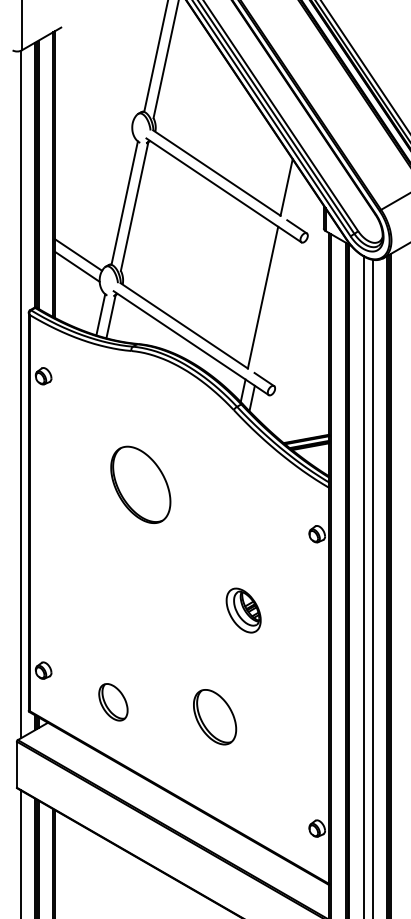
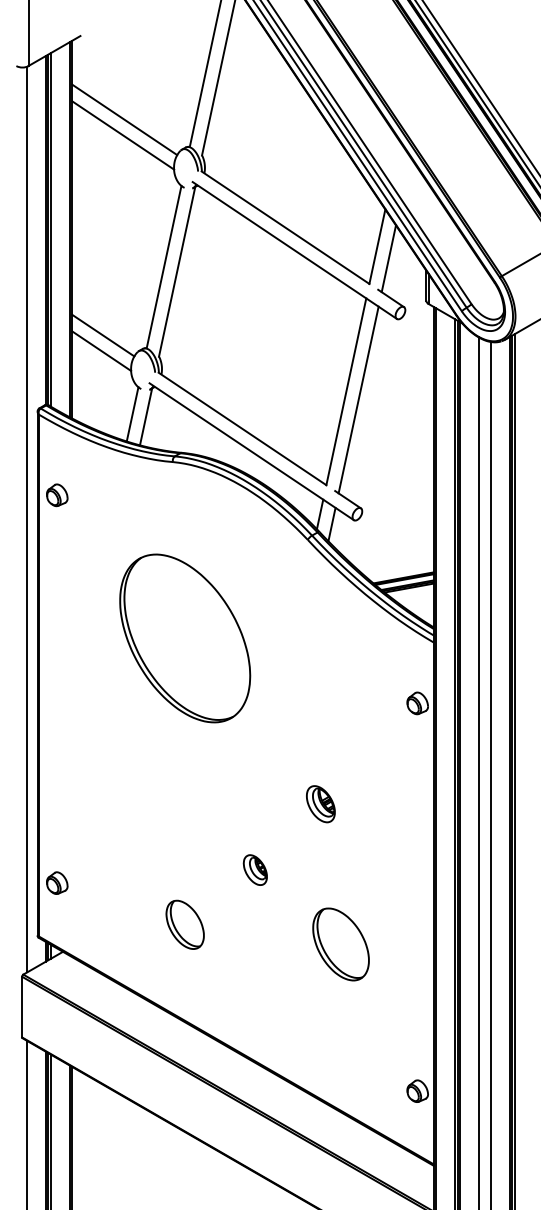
line: (94, 90) -> (124, 119), added
line: (93, 103) -> (123, 135), added
line: (295, 196) -> (388, 258), added
line: (272, 303) -> (358, 399), added
part: (140, 484) -> (185, 638), size x1.67
part: (243, 610) -> (320, 804), size x0.62
part: (193, 660) -> (254, 869), added
part: (112, 702) -> (184, 924), moved
part: (214, 717) -> (340, 944), moved

